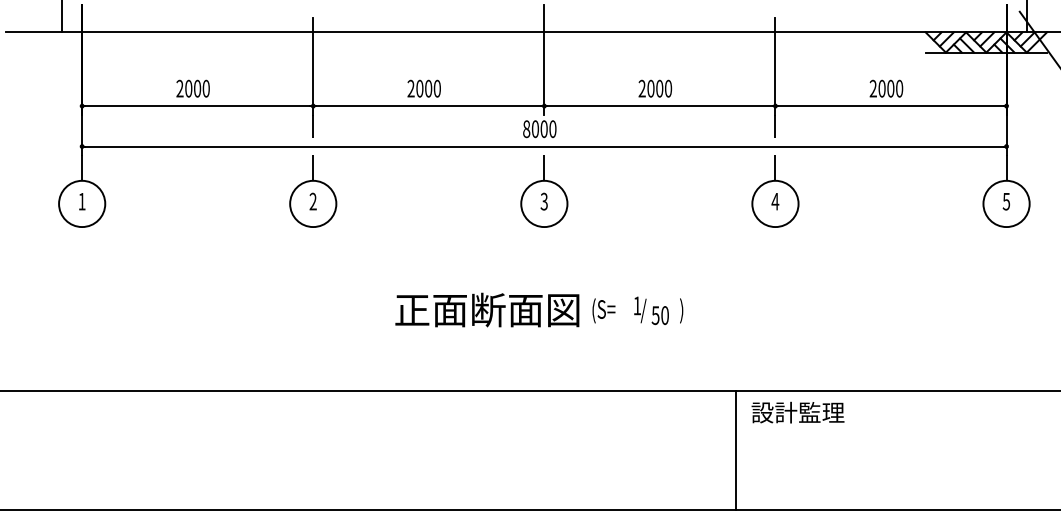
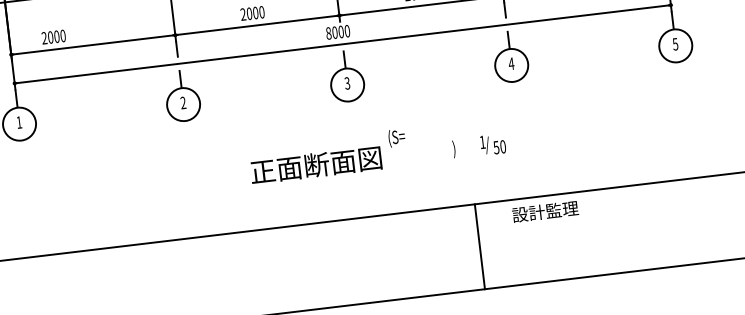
text: (192, 88) -> (53, 37), moved
text: (603, 310) -> (396, 137), moved
text: (651, 310) -> (493, 144), moved
line: (736, 450) -> (480, 246), moved

